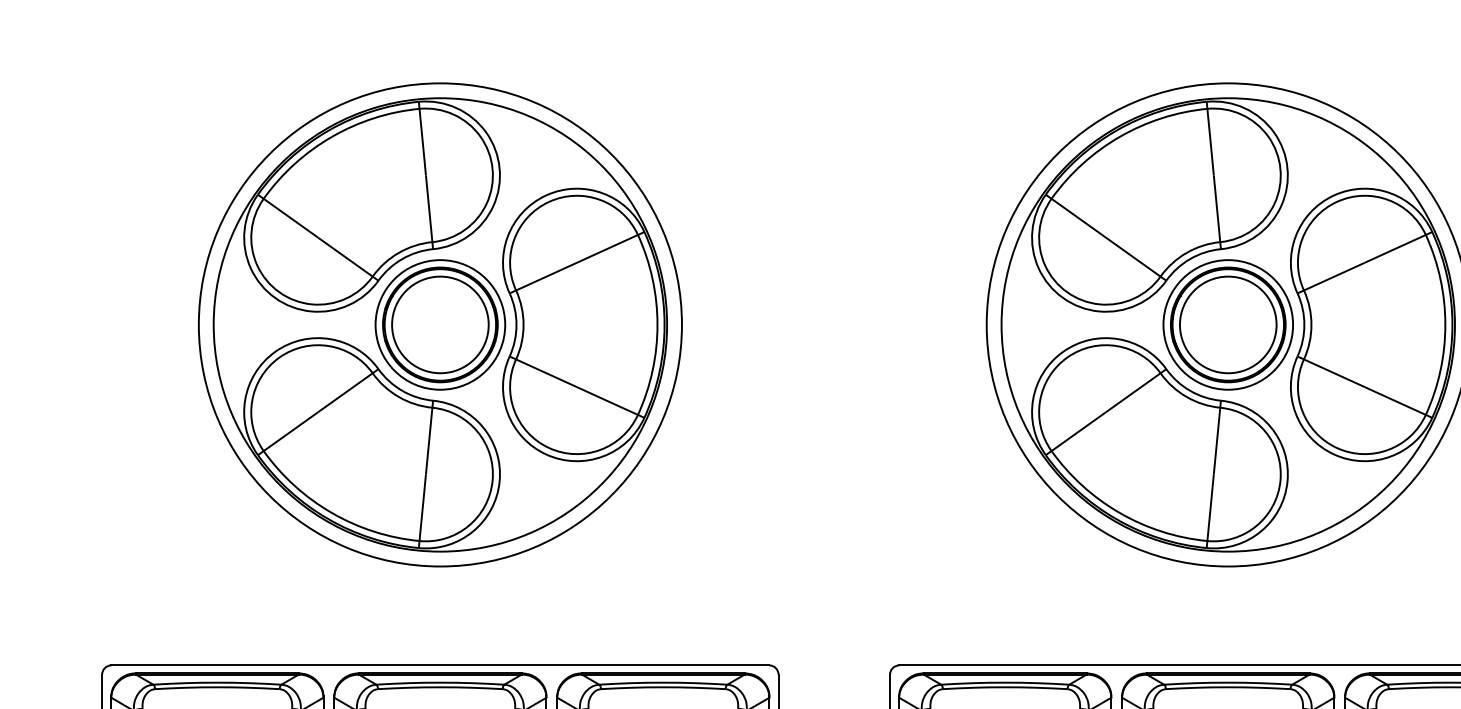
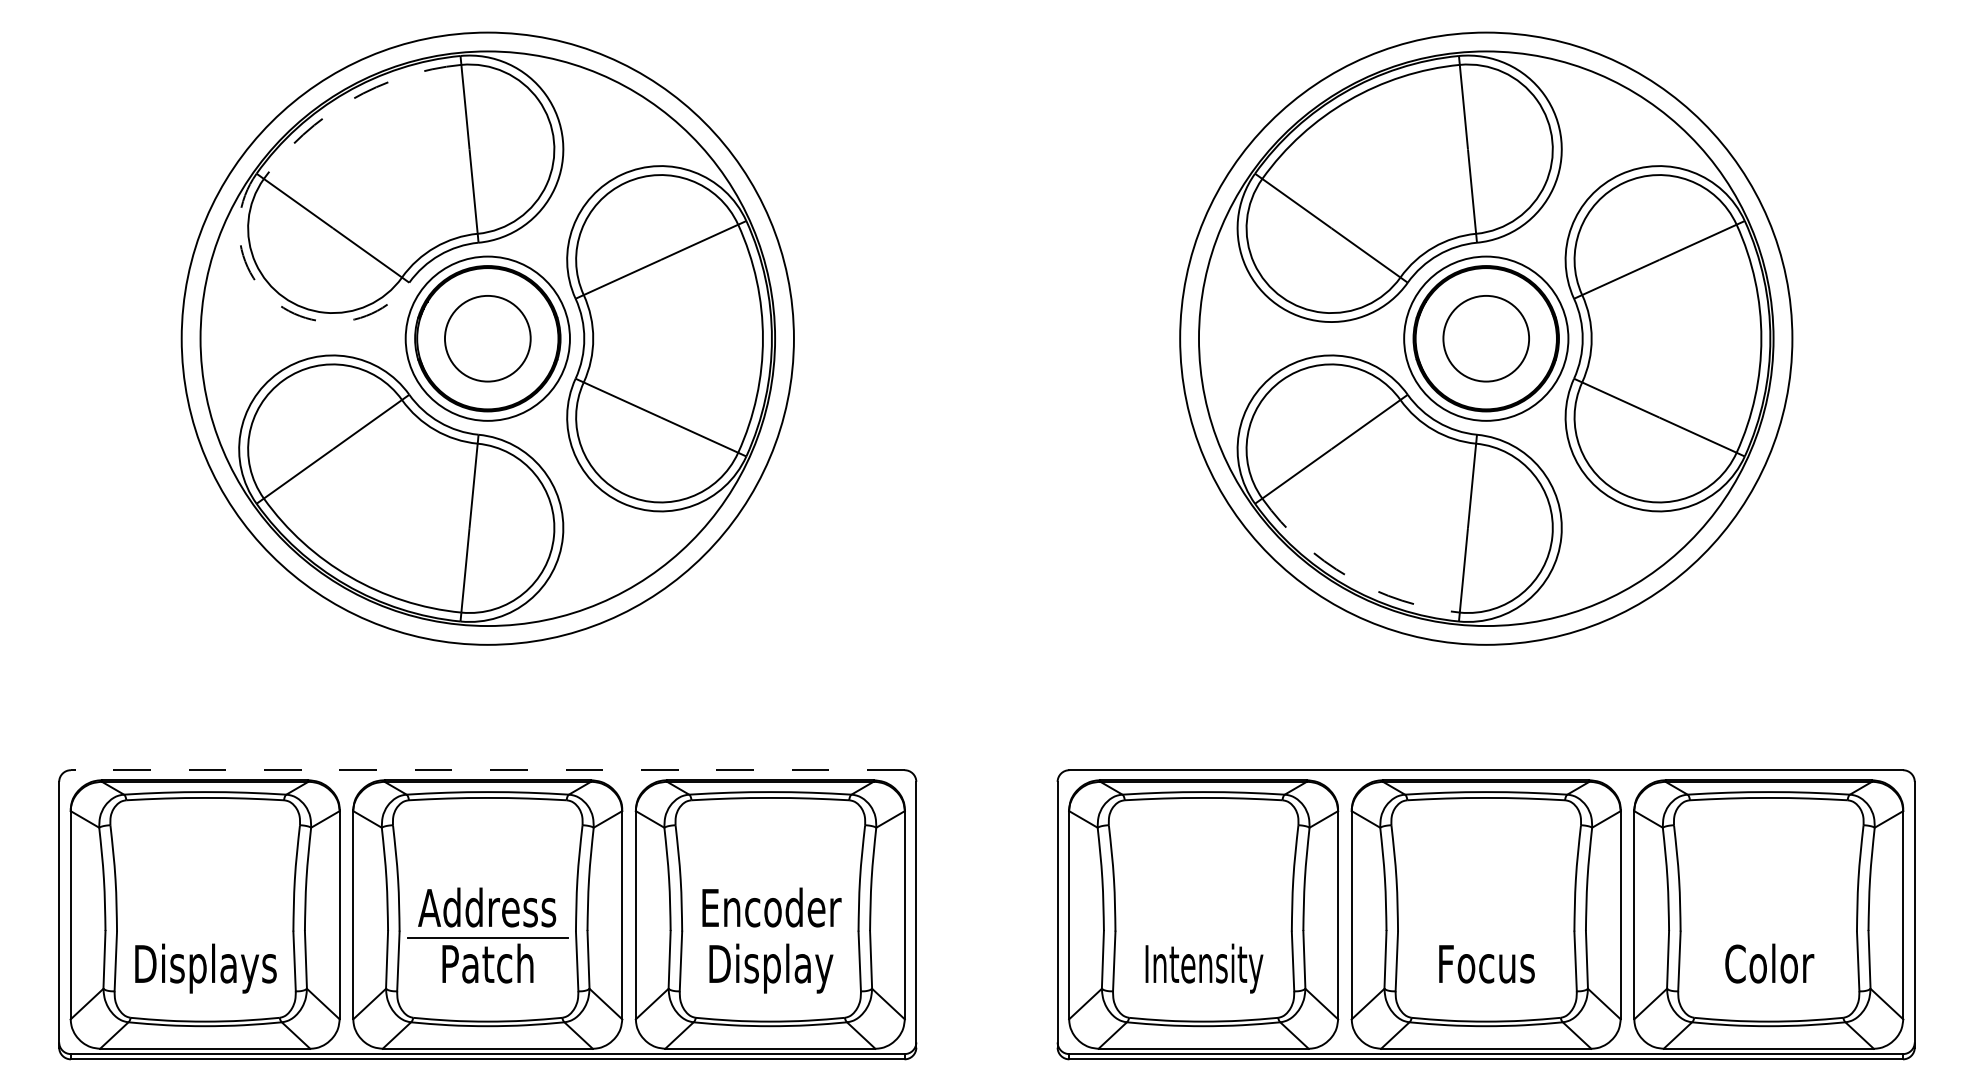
arc: (332, 136) -> (350, 100), solid -> dashed
arc: (275, 297) -> (278, 304), solid -> dashed
circle: (440, 324) -> (487, 338), size x0.7
circle: (1228, 324) -> (1486, 338), size x0.7
arc: (1119, 513) -> (1348, 577), solid -> dashed
line: (440, 665) -> (487, 770), solid -> dashed

